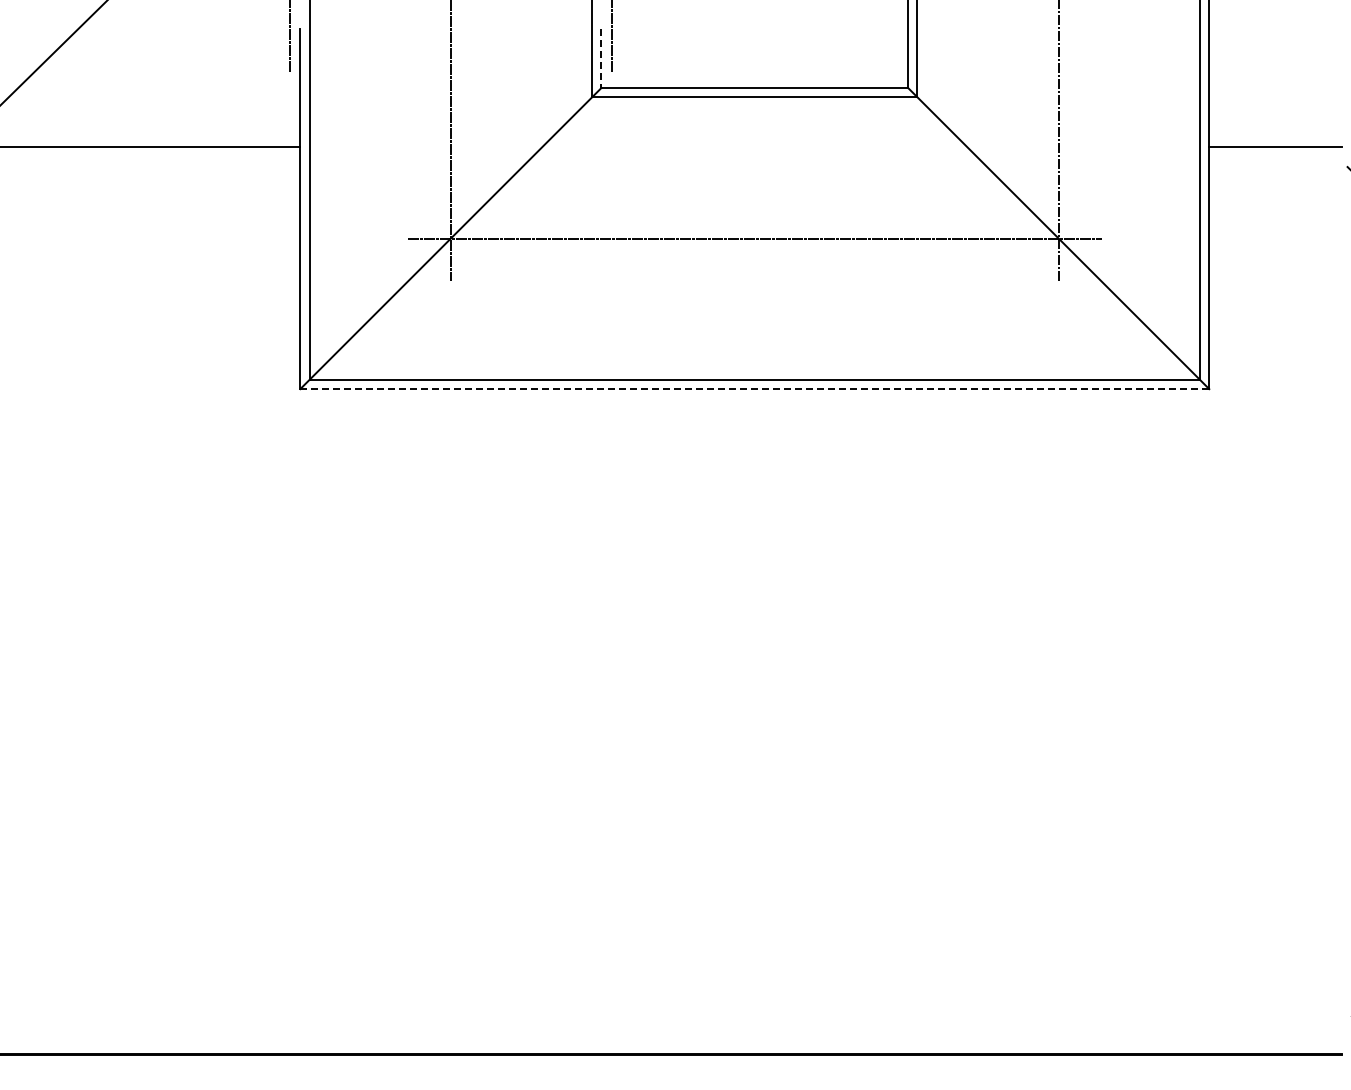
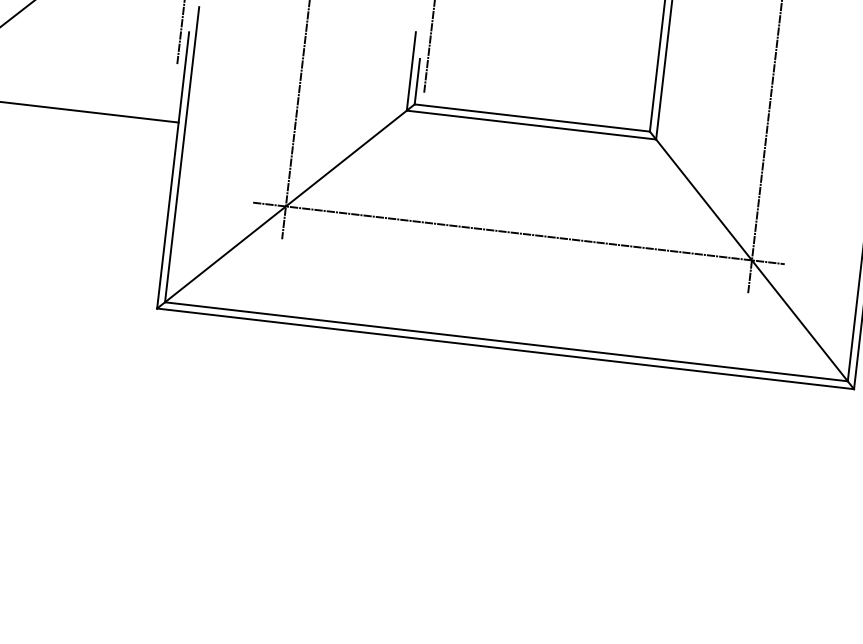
line: (601, 58) -> (417, 81), dashed -> solid
line: (755, 389) -> (506, 349), dashed -> solid

